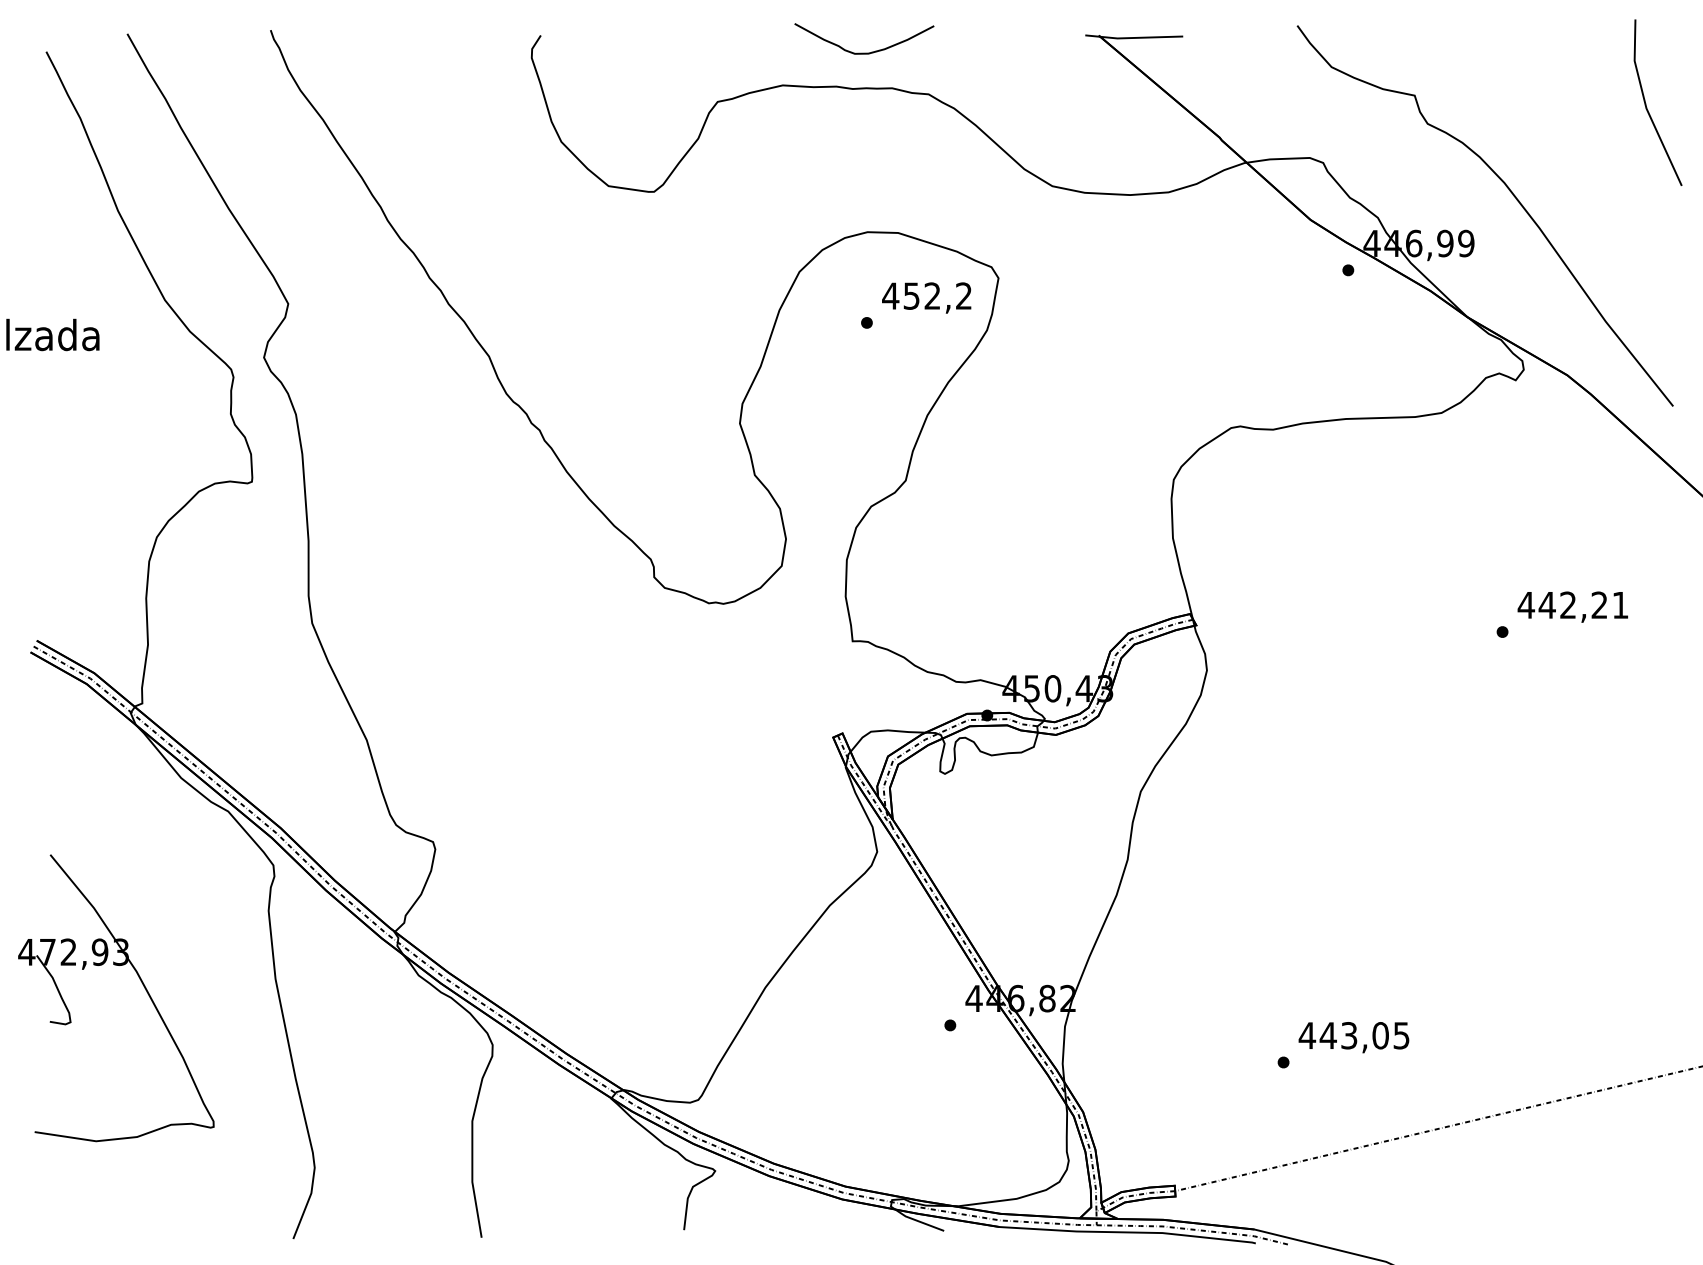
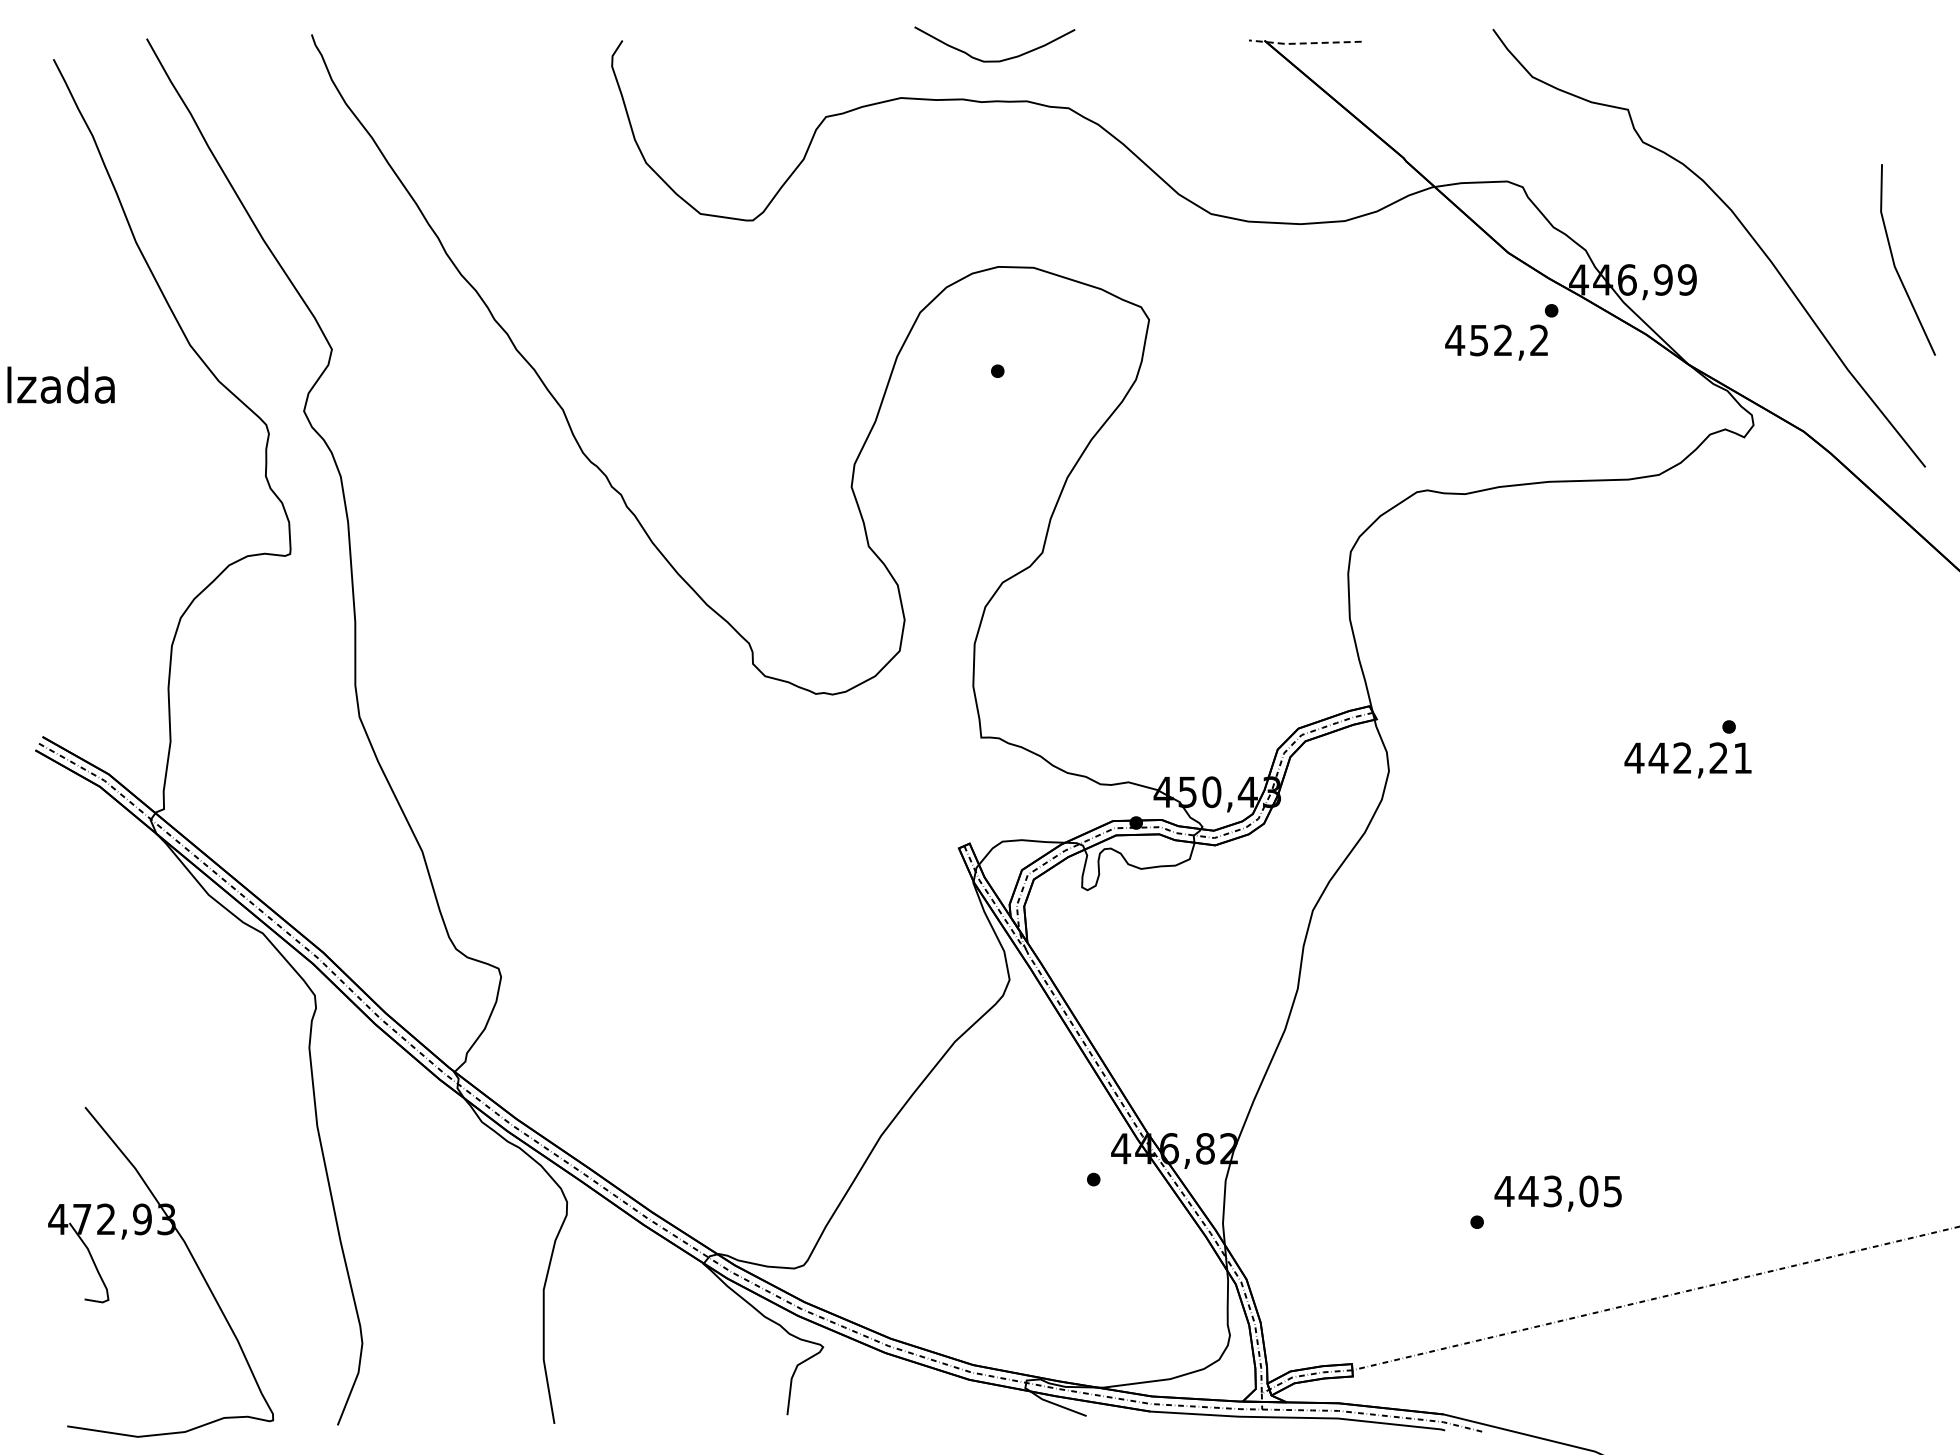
line: (1132, 38) -> (1303, 43), solid -> dashed
line: (1647, 106) -> (1895, 264), moved
text: (926, 297) -> (1496, 342), moved
text: (1572, 607) -> (1687, 760), moved
part: (142, 985) -> (191, 1257), moved

